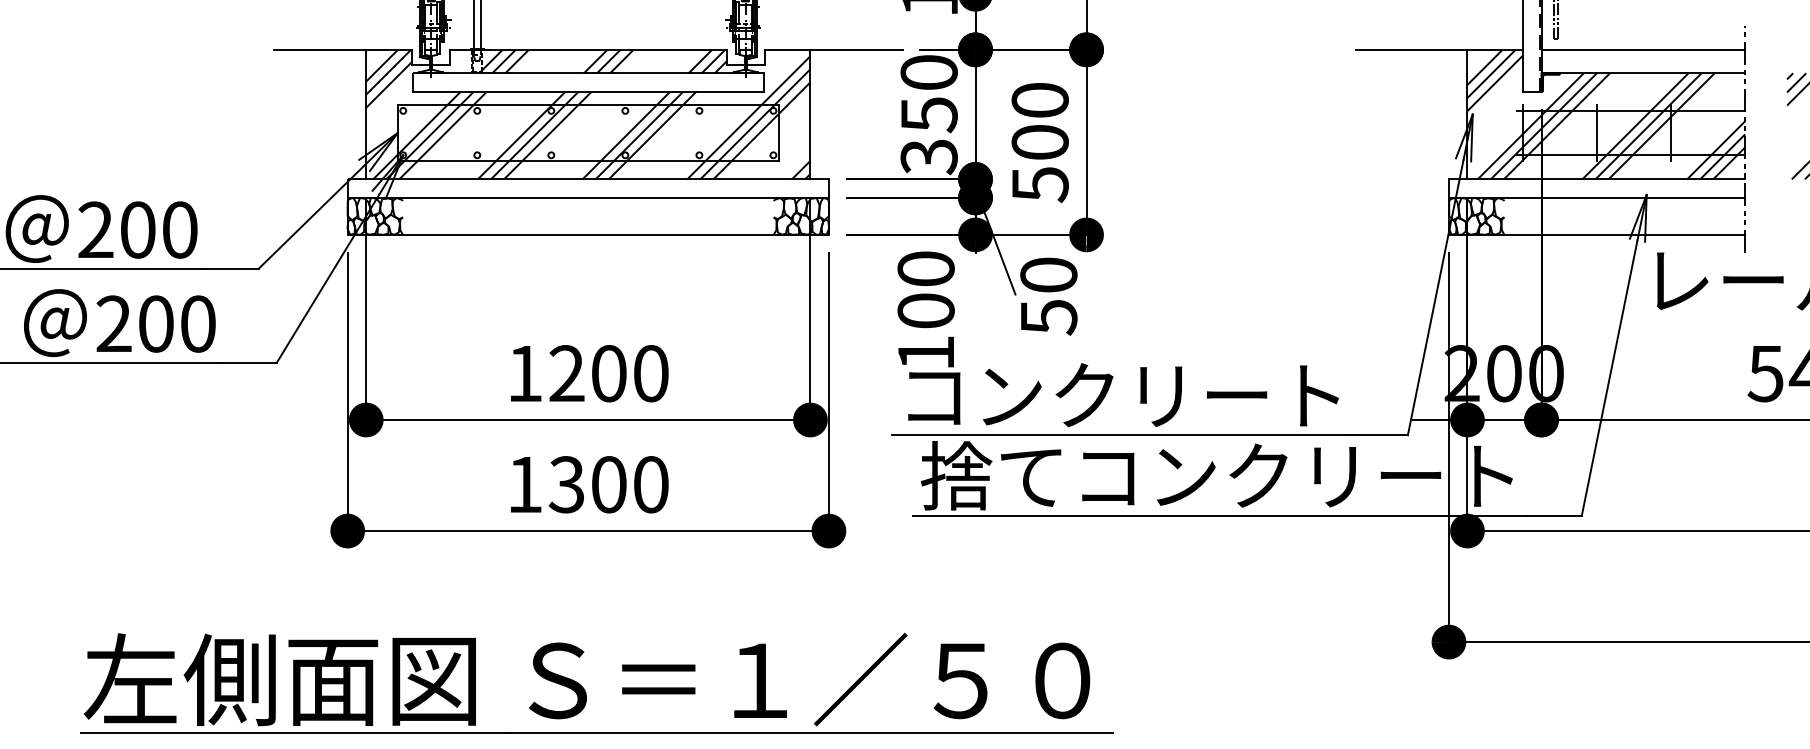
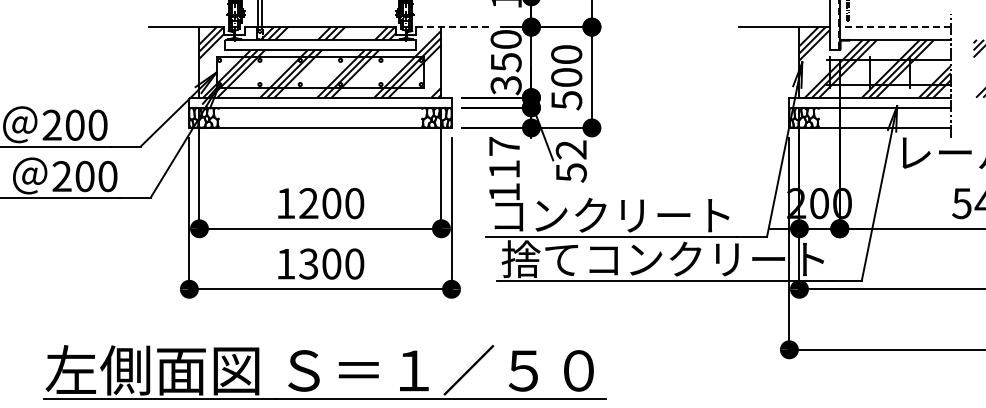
line: (834, 50) -> (454, 27), solid -> dashed
line: (1641, 50) -> (894, 27), solid -> dashed
text: (1047, 274) -> (570, 149), 50 -> 52
text: (926, 289) -> (504, 157), 100 -> 117

